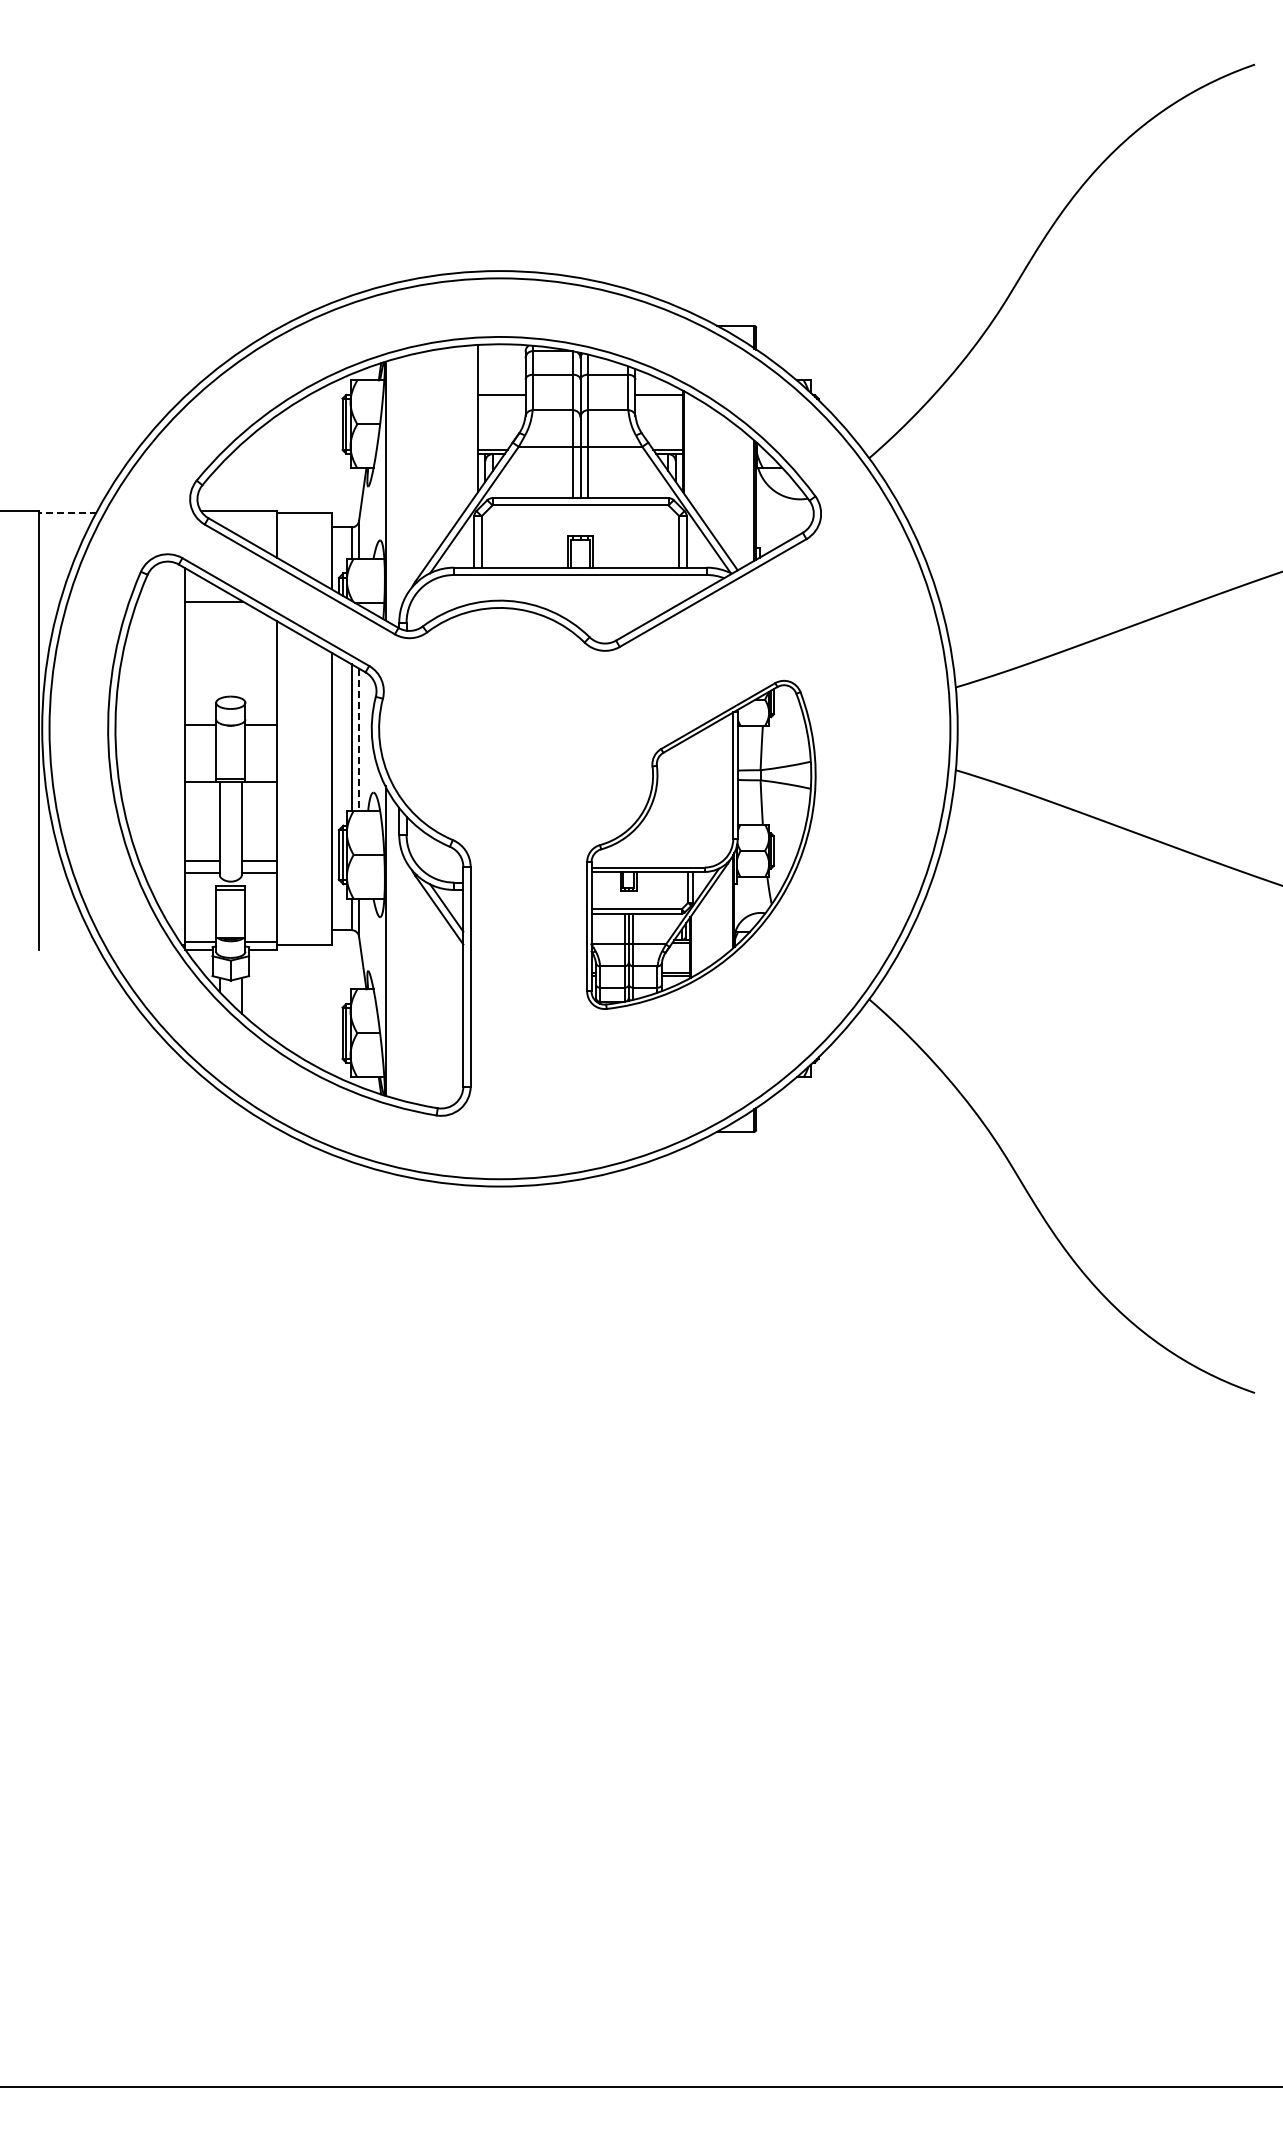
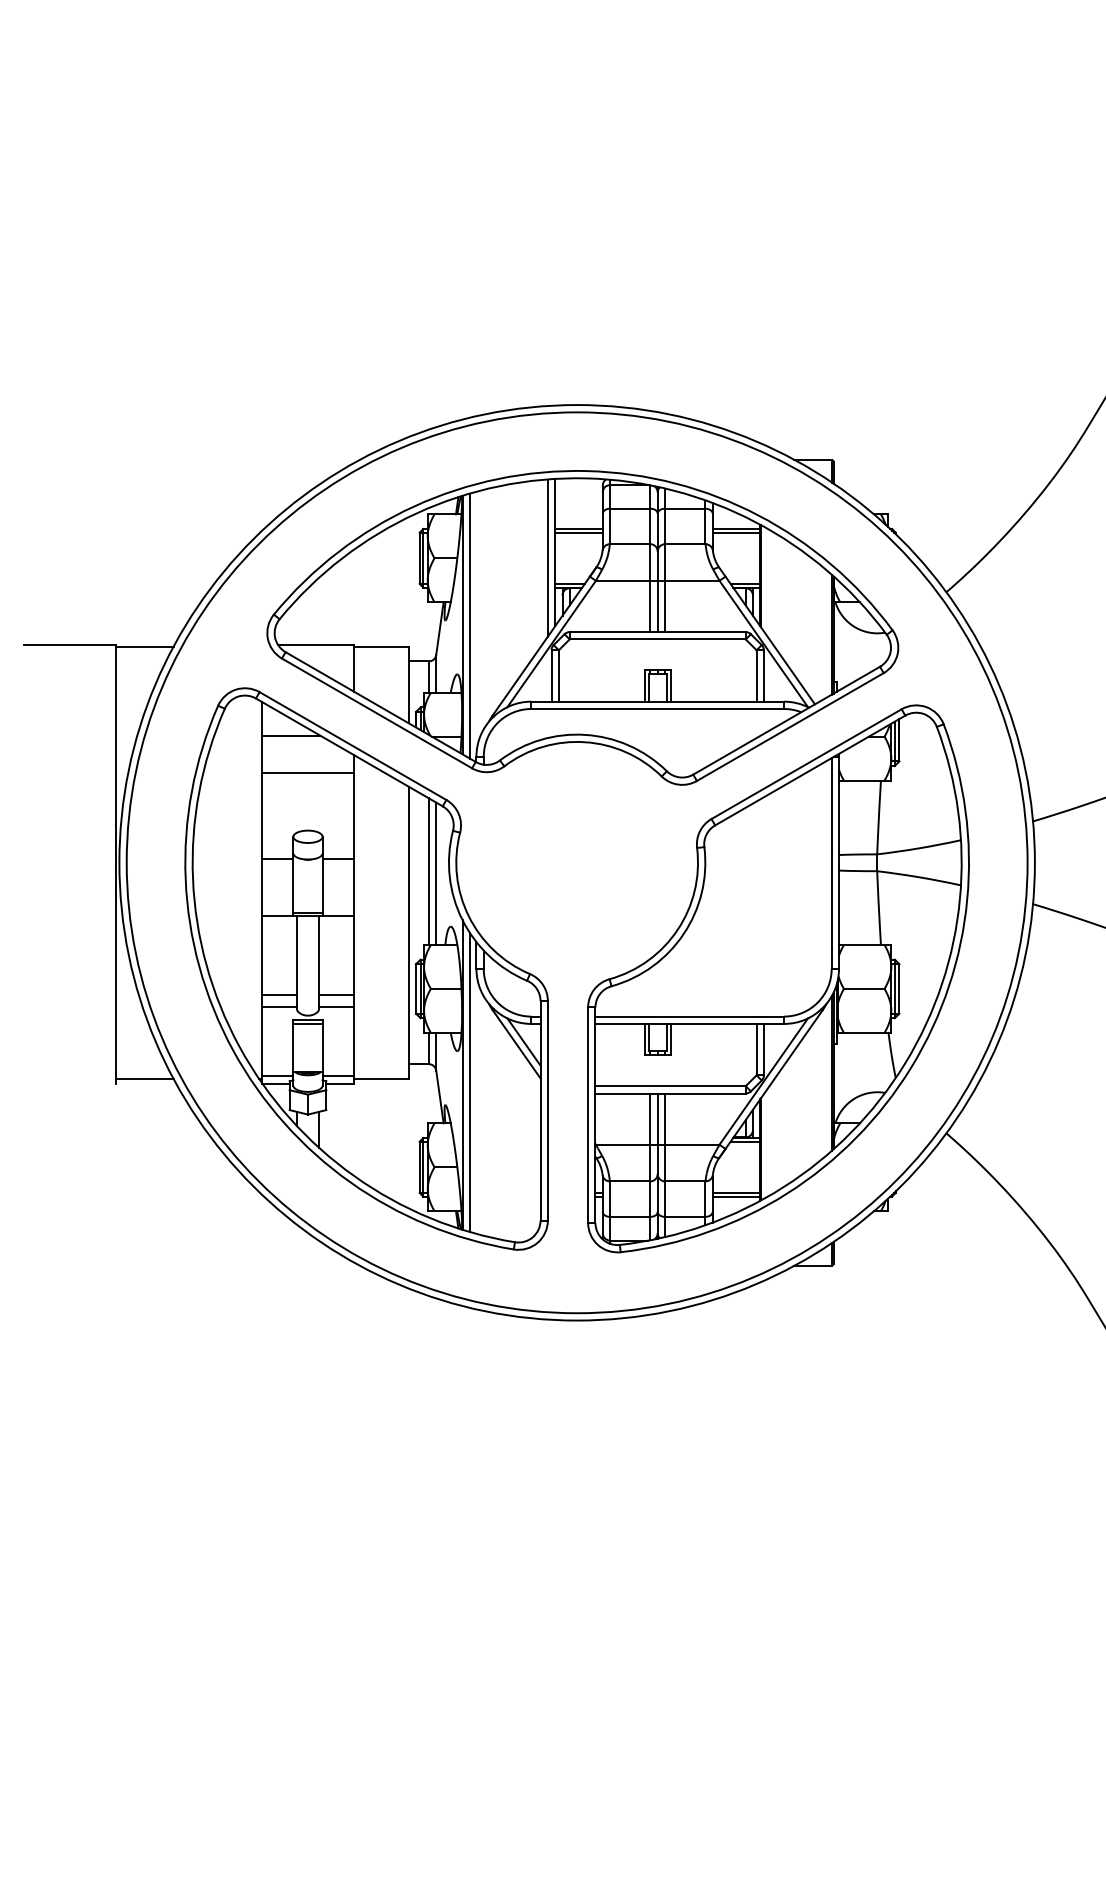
line: (501, 398) -> (578, 532), added
line: (659, 398) -> (736, 532), added
line: (470, 423) -> (547, 557), added
line: (392, 491) -> (469, 625), added
line: (67, 512) -> (144, 646), dashed -> solid
line: (230, 638) -> (307, 772), added
line: (359, 740) -> (436, 874), dashed -> solid
part: (701, 844) -> (778, 978), size x1.67
line: (67, 944) -> (144, 1078), added
line: (392, 947) -> (469, 1081), added

